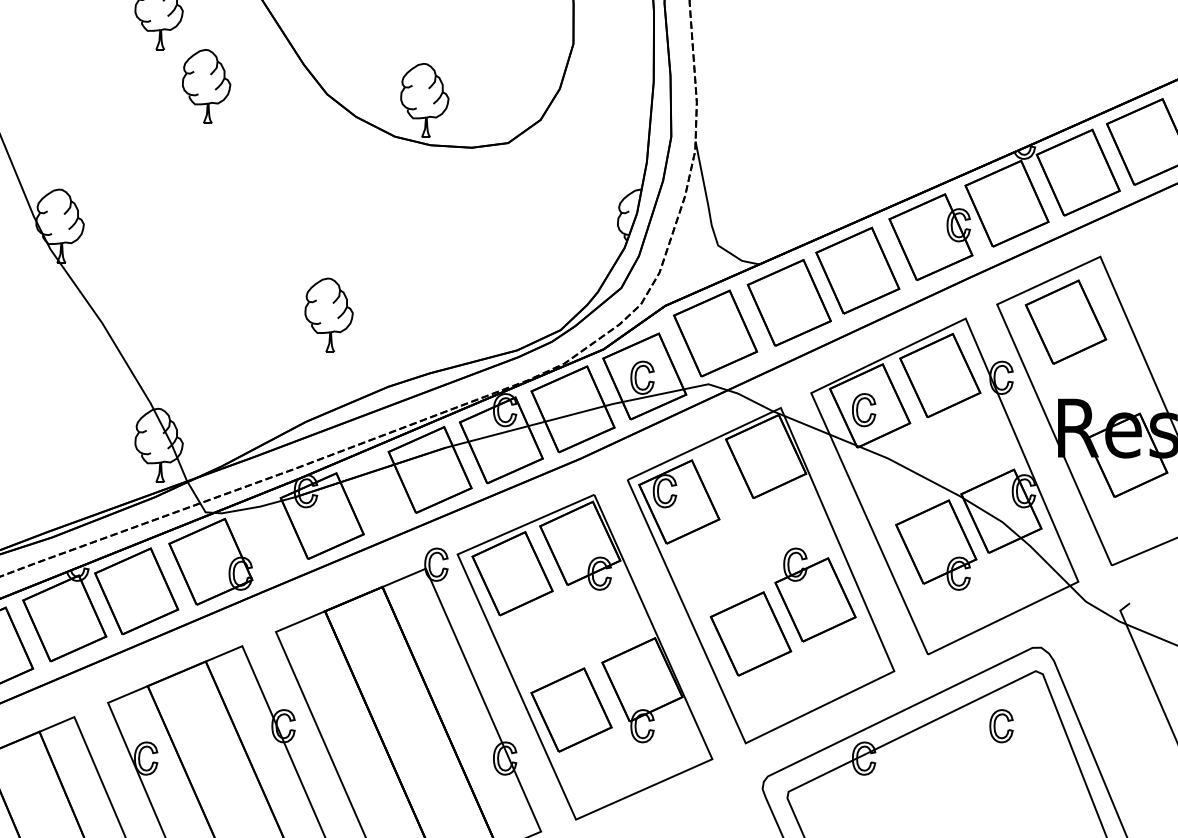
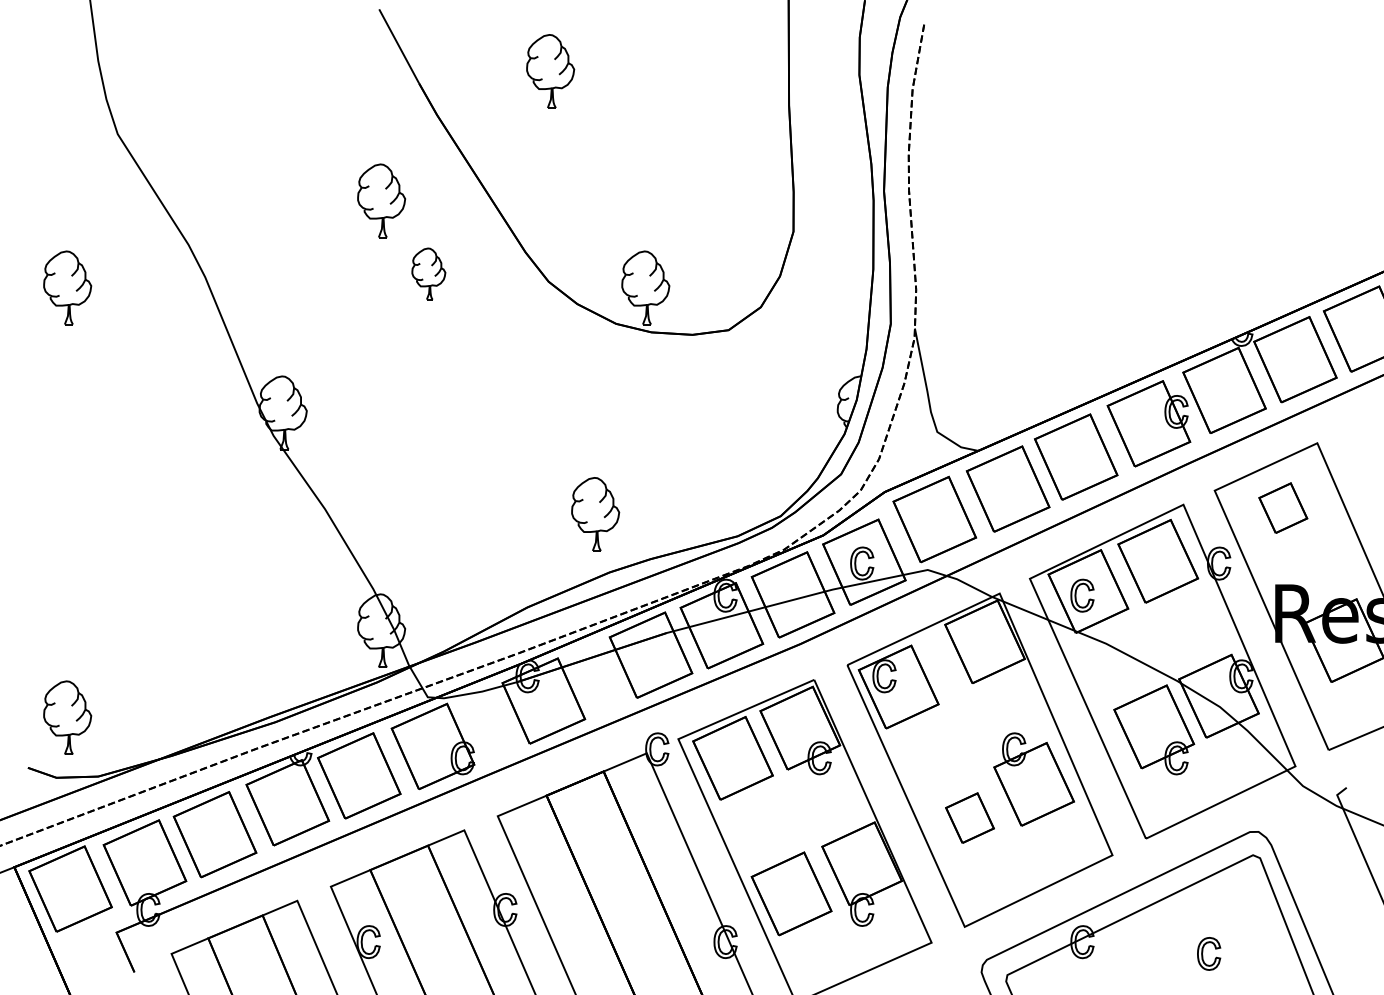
part: (206, 86) -> (428, 273), size x0.7
part: (329, 315) -> (595, 514), moved
part: (1066, 321) -> (1283, 507), size x0.6
part: (750, 633) -> (969, 817), size x0.6
part: (995, 724) -> (1203, 952), moved

